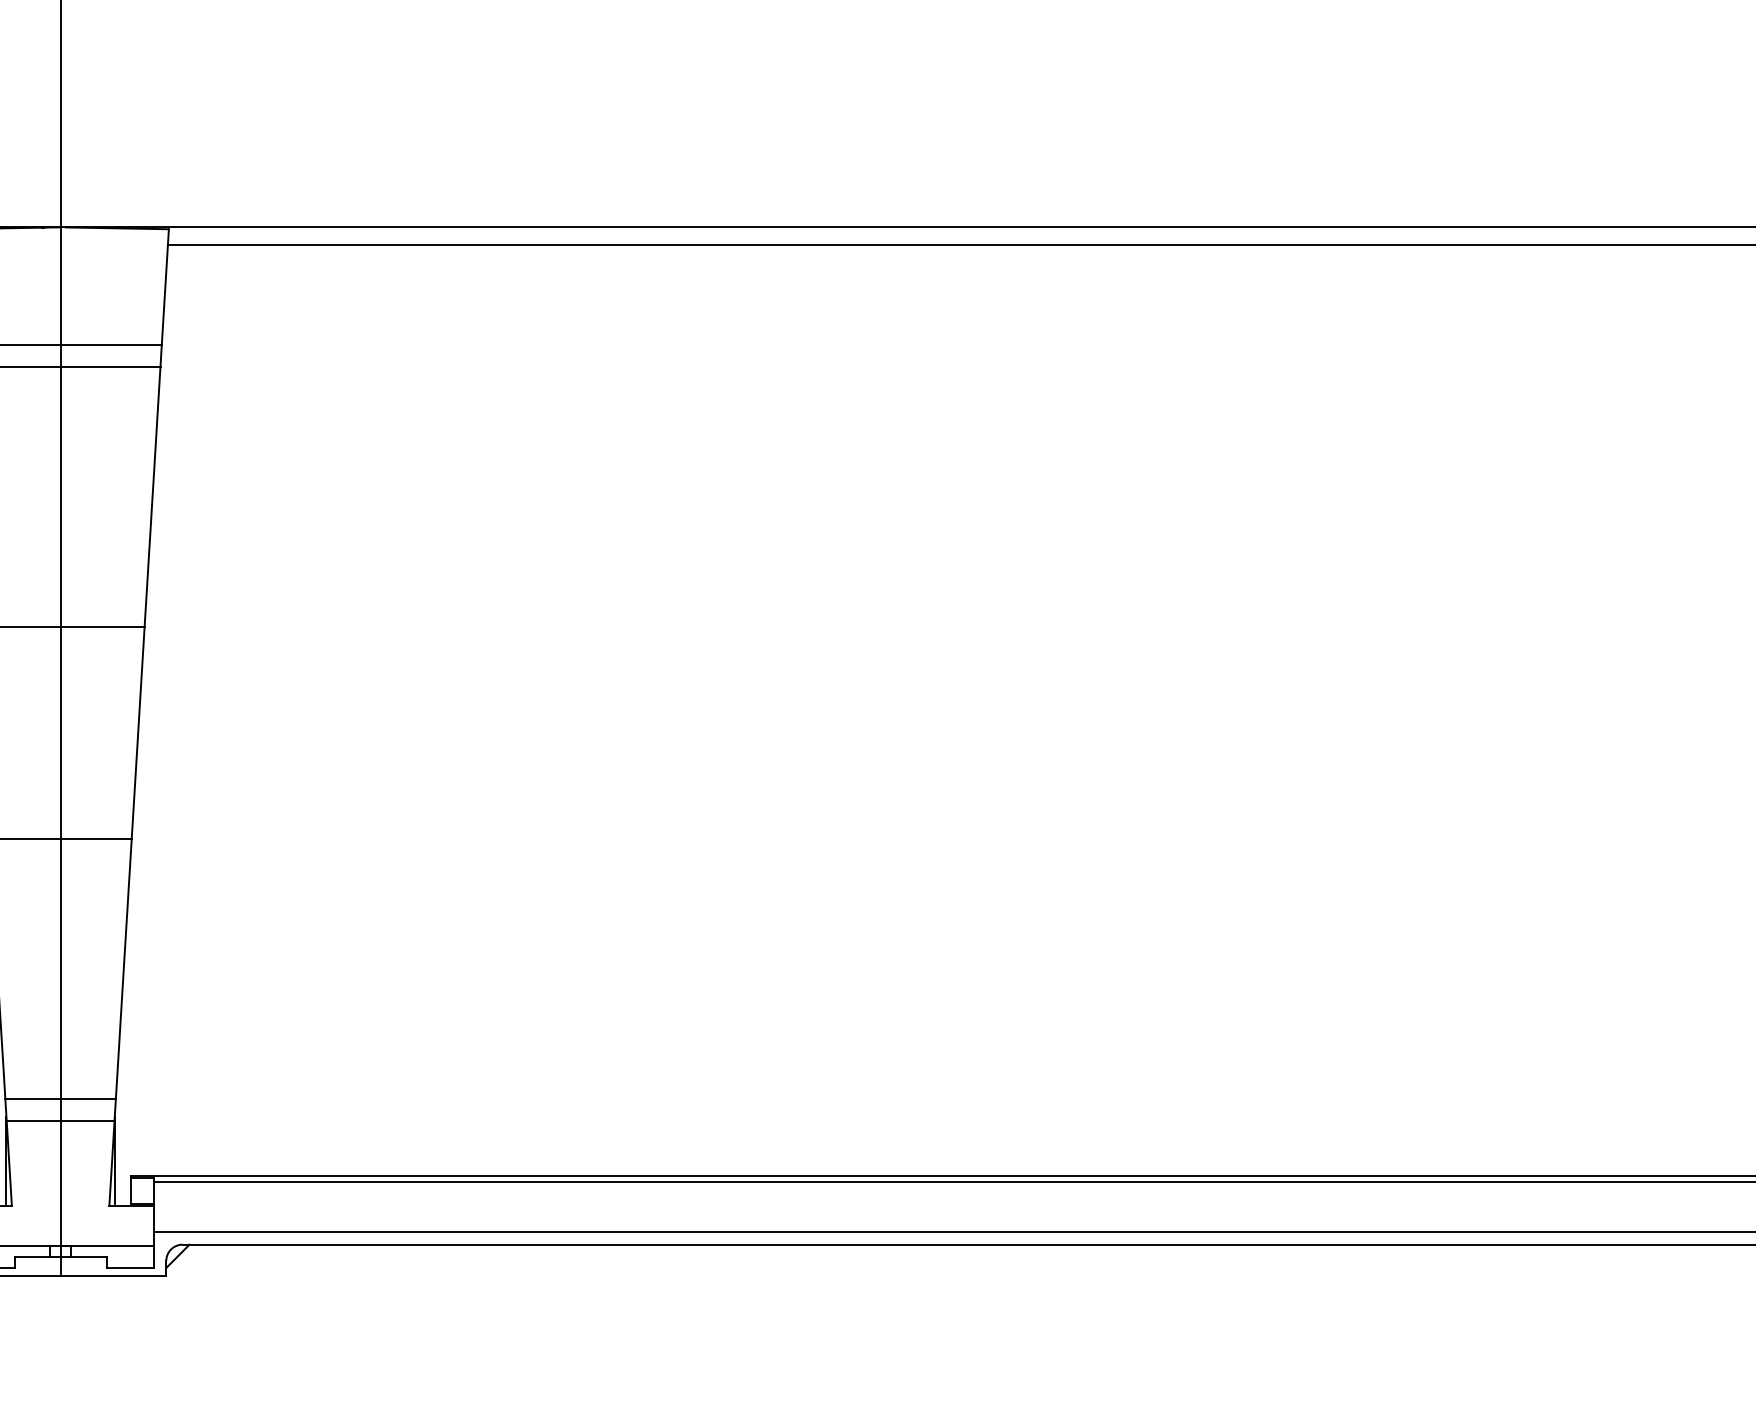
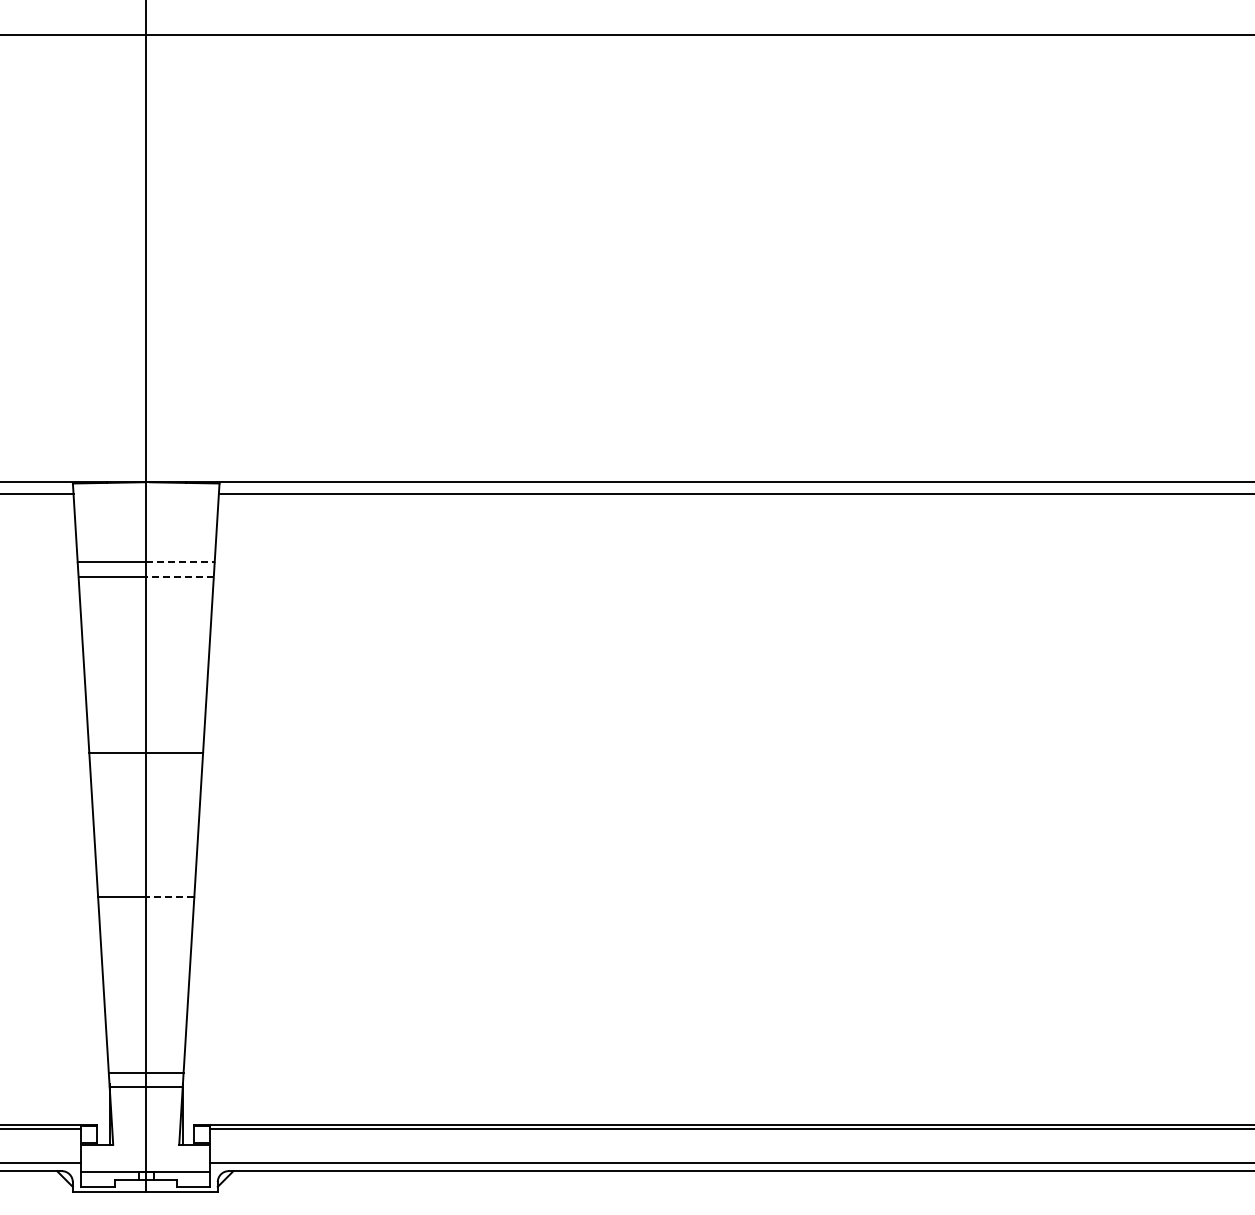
line: (111, 345) -> (180, 562), solid -> dashed
line: (111, 366) -> (180, 576), solid -> dashed
line: (95, 839) -> (169, 896), solid -> dashed

